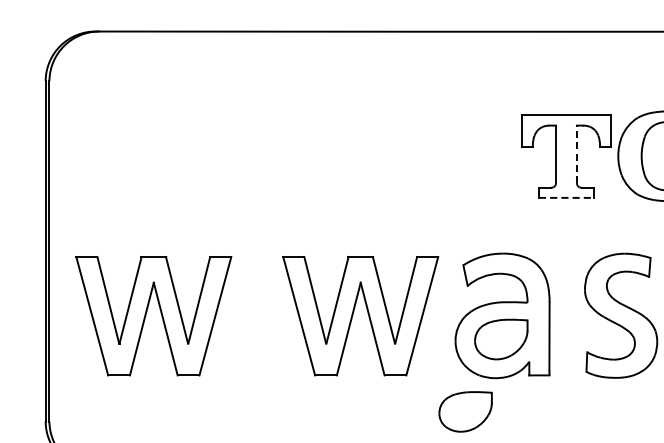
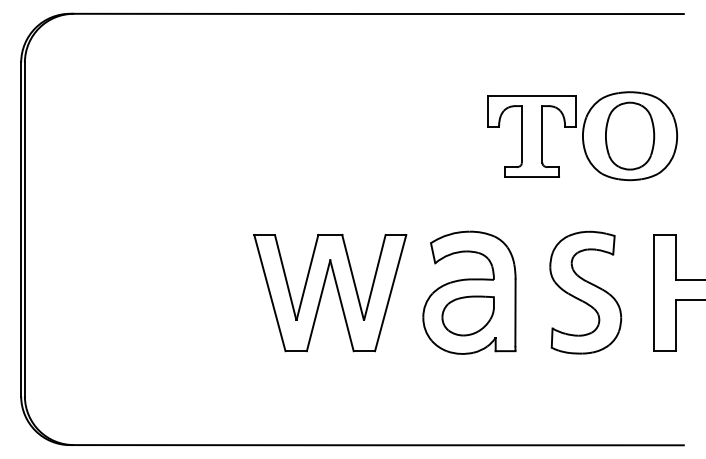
line: (577, 153) -> (542, 133), dashed -> solid
line: (566, 198) -> (532, 177), dashed -> solid
part: (161, 316) -> (134, 293), removed
part: (464, 411) -> (432, 386), removed

